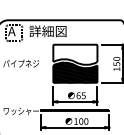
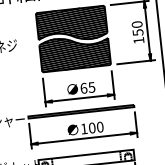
hatch: (75, 54) -> (72, 24), added

